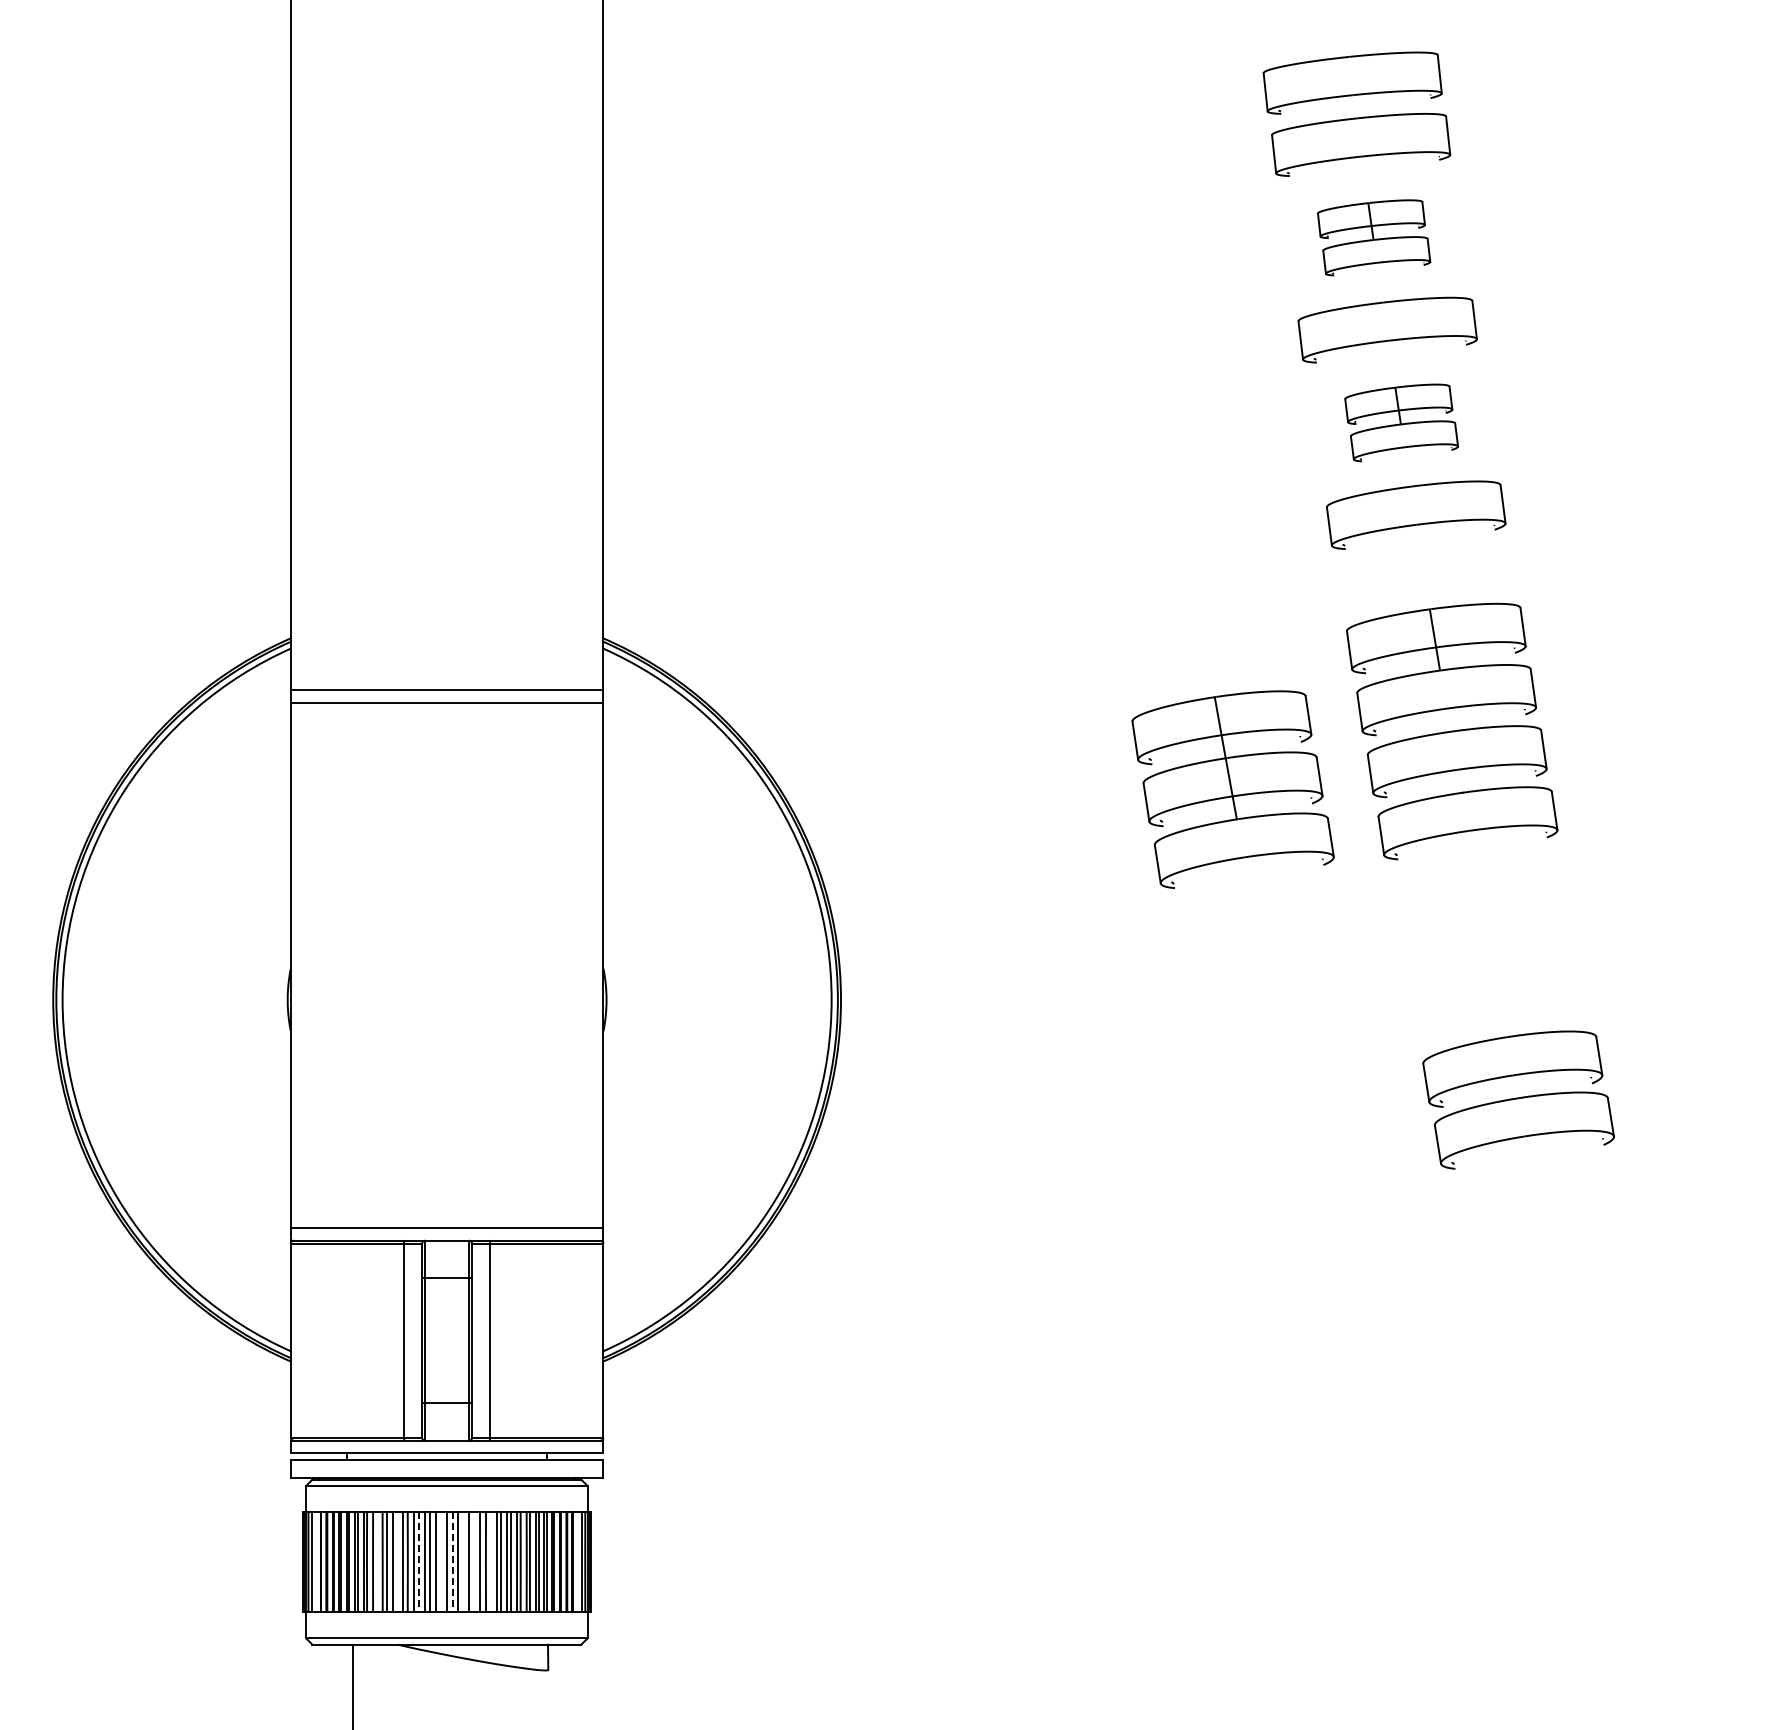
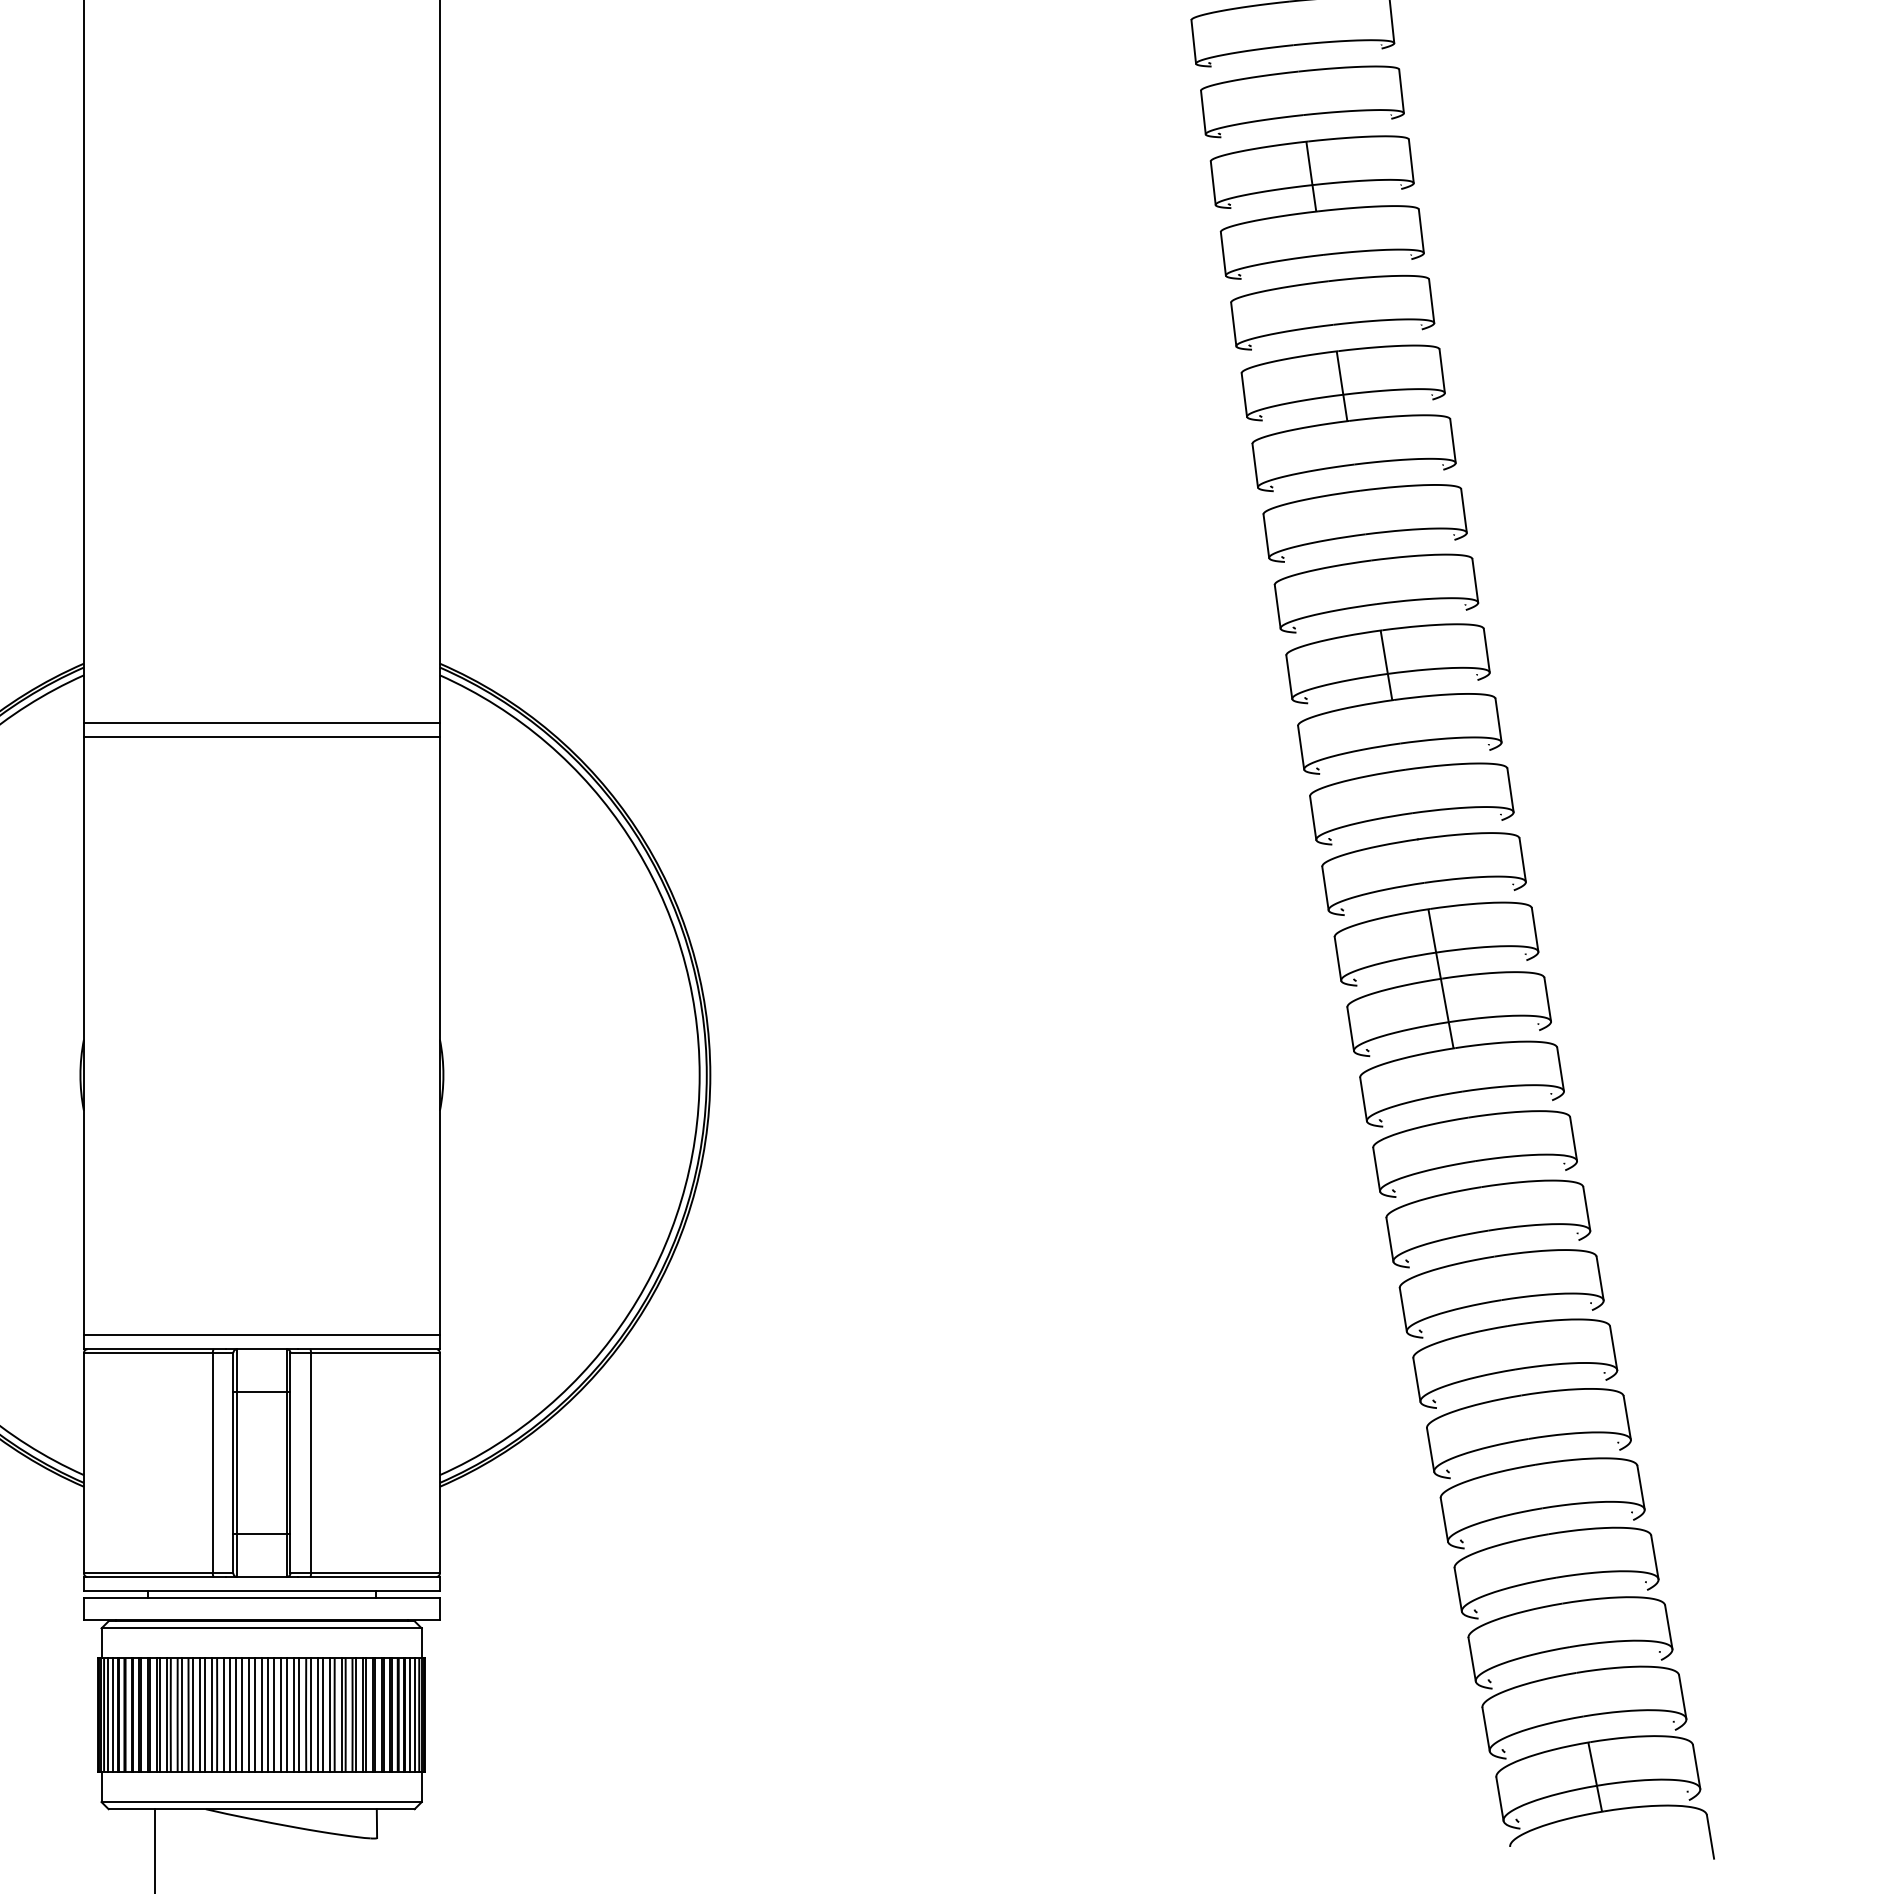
part: (1373, 237) -> (1316, 207), size x1.67
part: (1401, 422) -> (1348, 417), size x1.67
part: (1425, 576) -> (1375, 593), added
part: (1232, 789) -> (1448, 1014), moved
part: (1584, 1420) -> (1556, 1553), added
line: (316, 1562) -> (113, 1715), added
line: (376, 1562) -> (181, 1715), added
line: (396, 1562) -> (204, 1715), added
line: (418, 1562) -> (229, 1715), dashed -> solid
line: (441, 1562) -> (255, 1715), added
line: (452, 1562) -> (268, 1715), dashed -> solid
line: (463, 1562) -> (280, 1715), added
line: (474, 1562) -> (293, 1715), added
line: (490, 1562) -> (311, 1715), added
line: (577, 1562) -> (410, 1715), added

